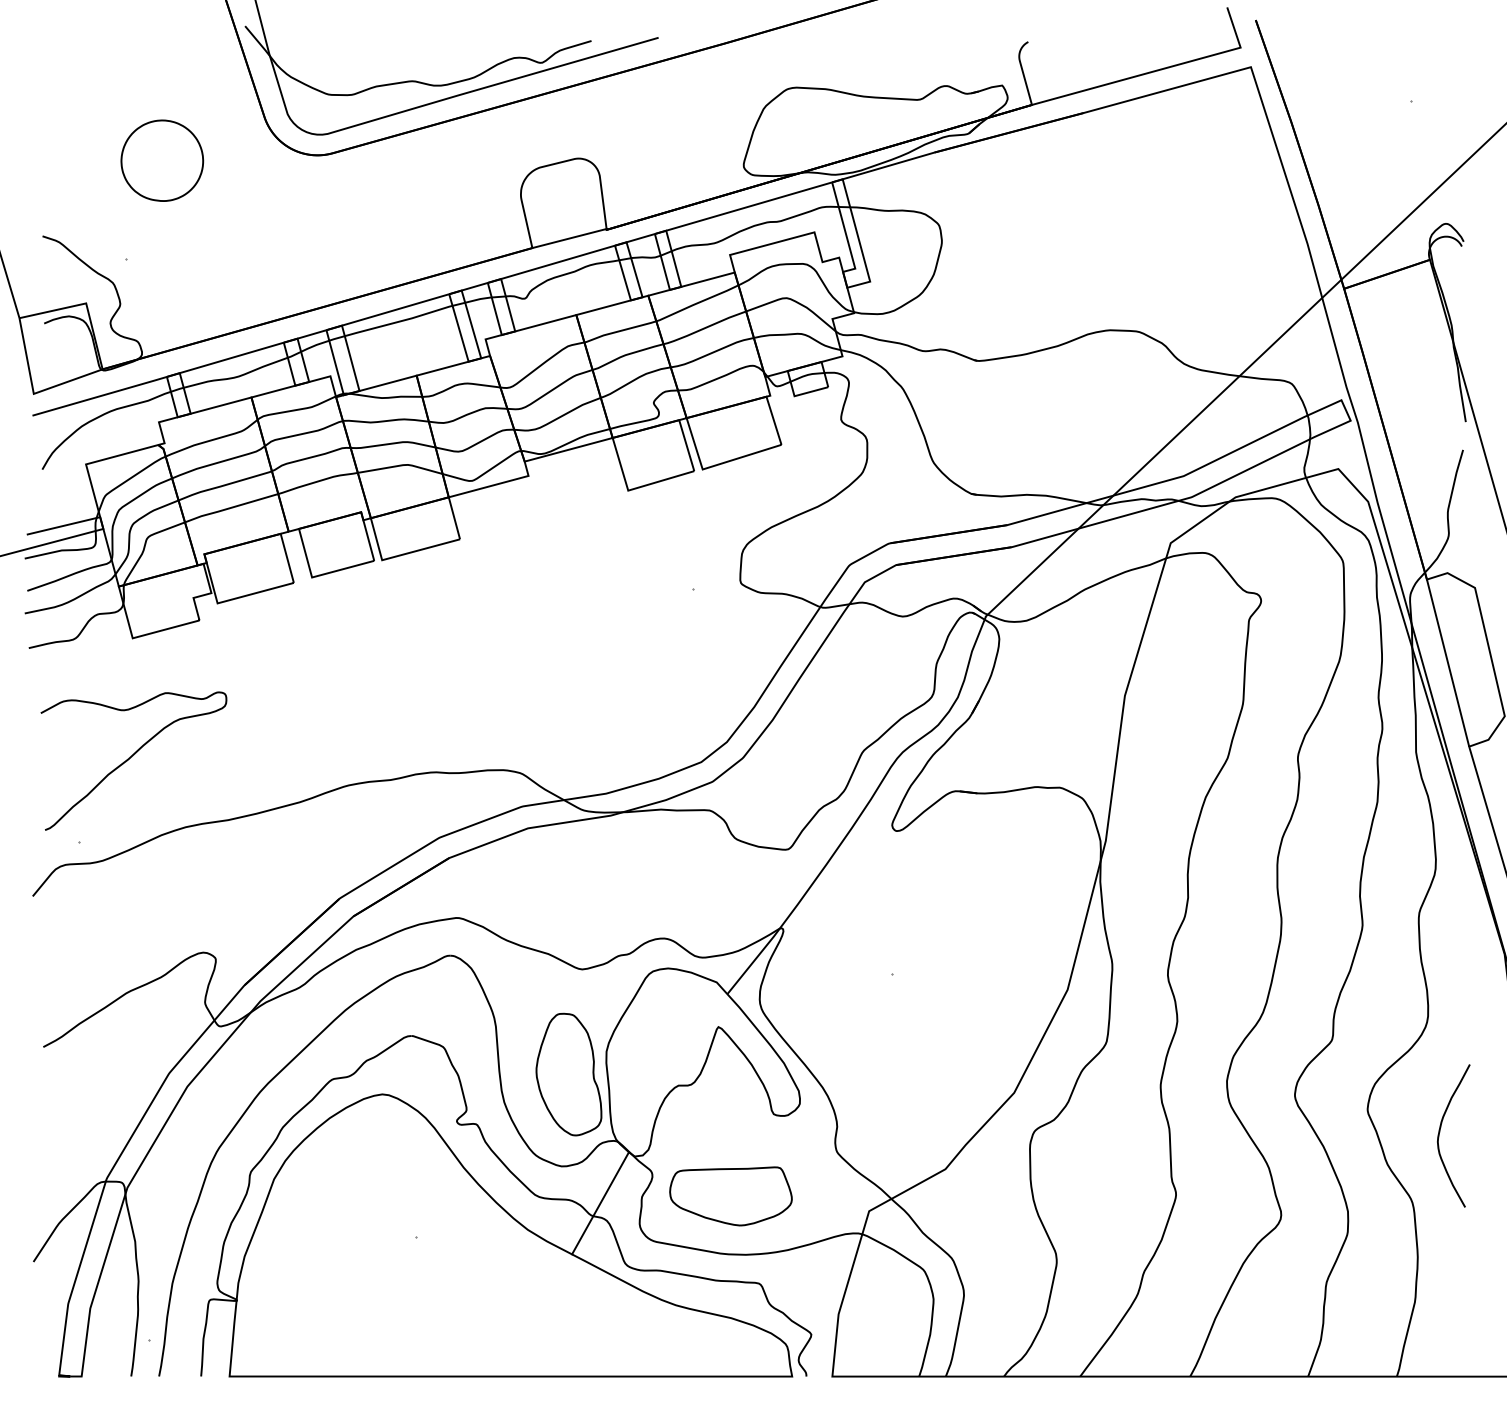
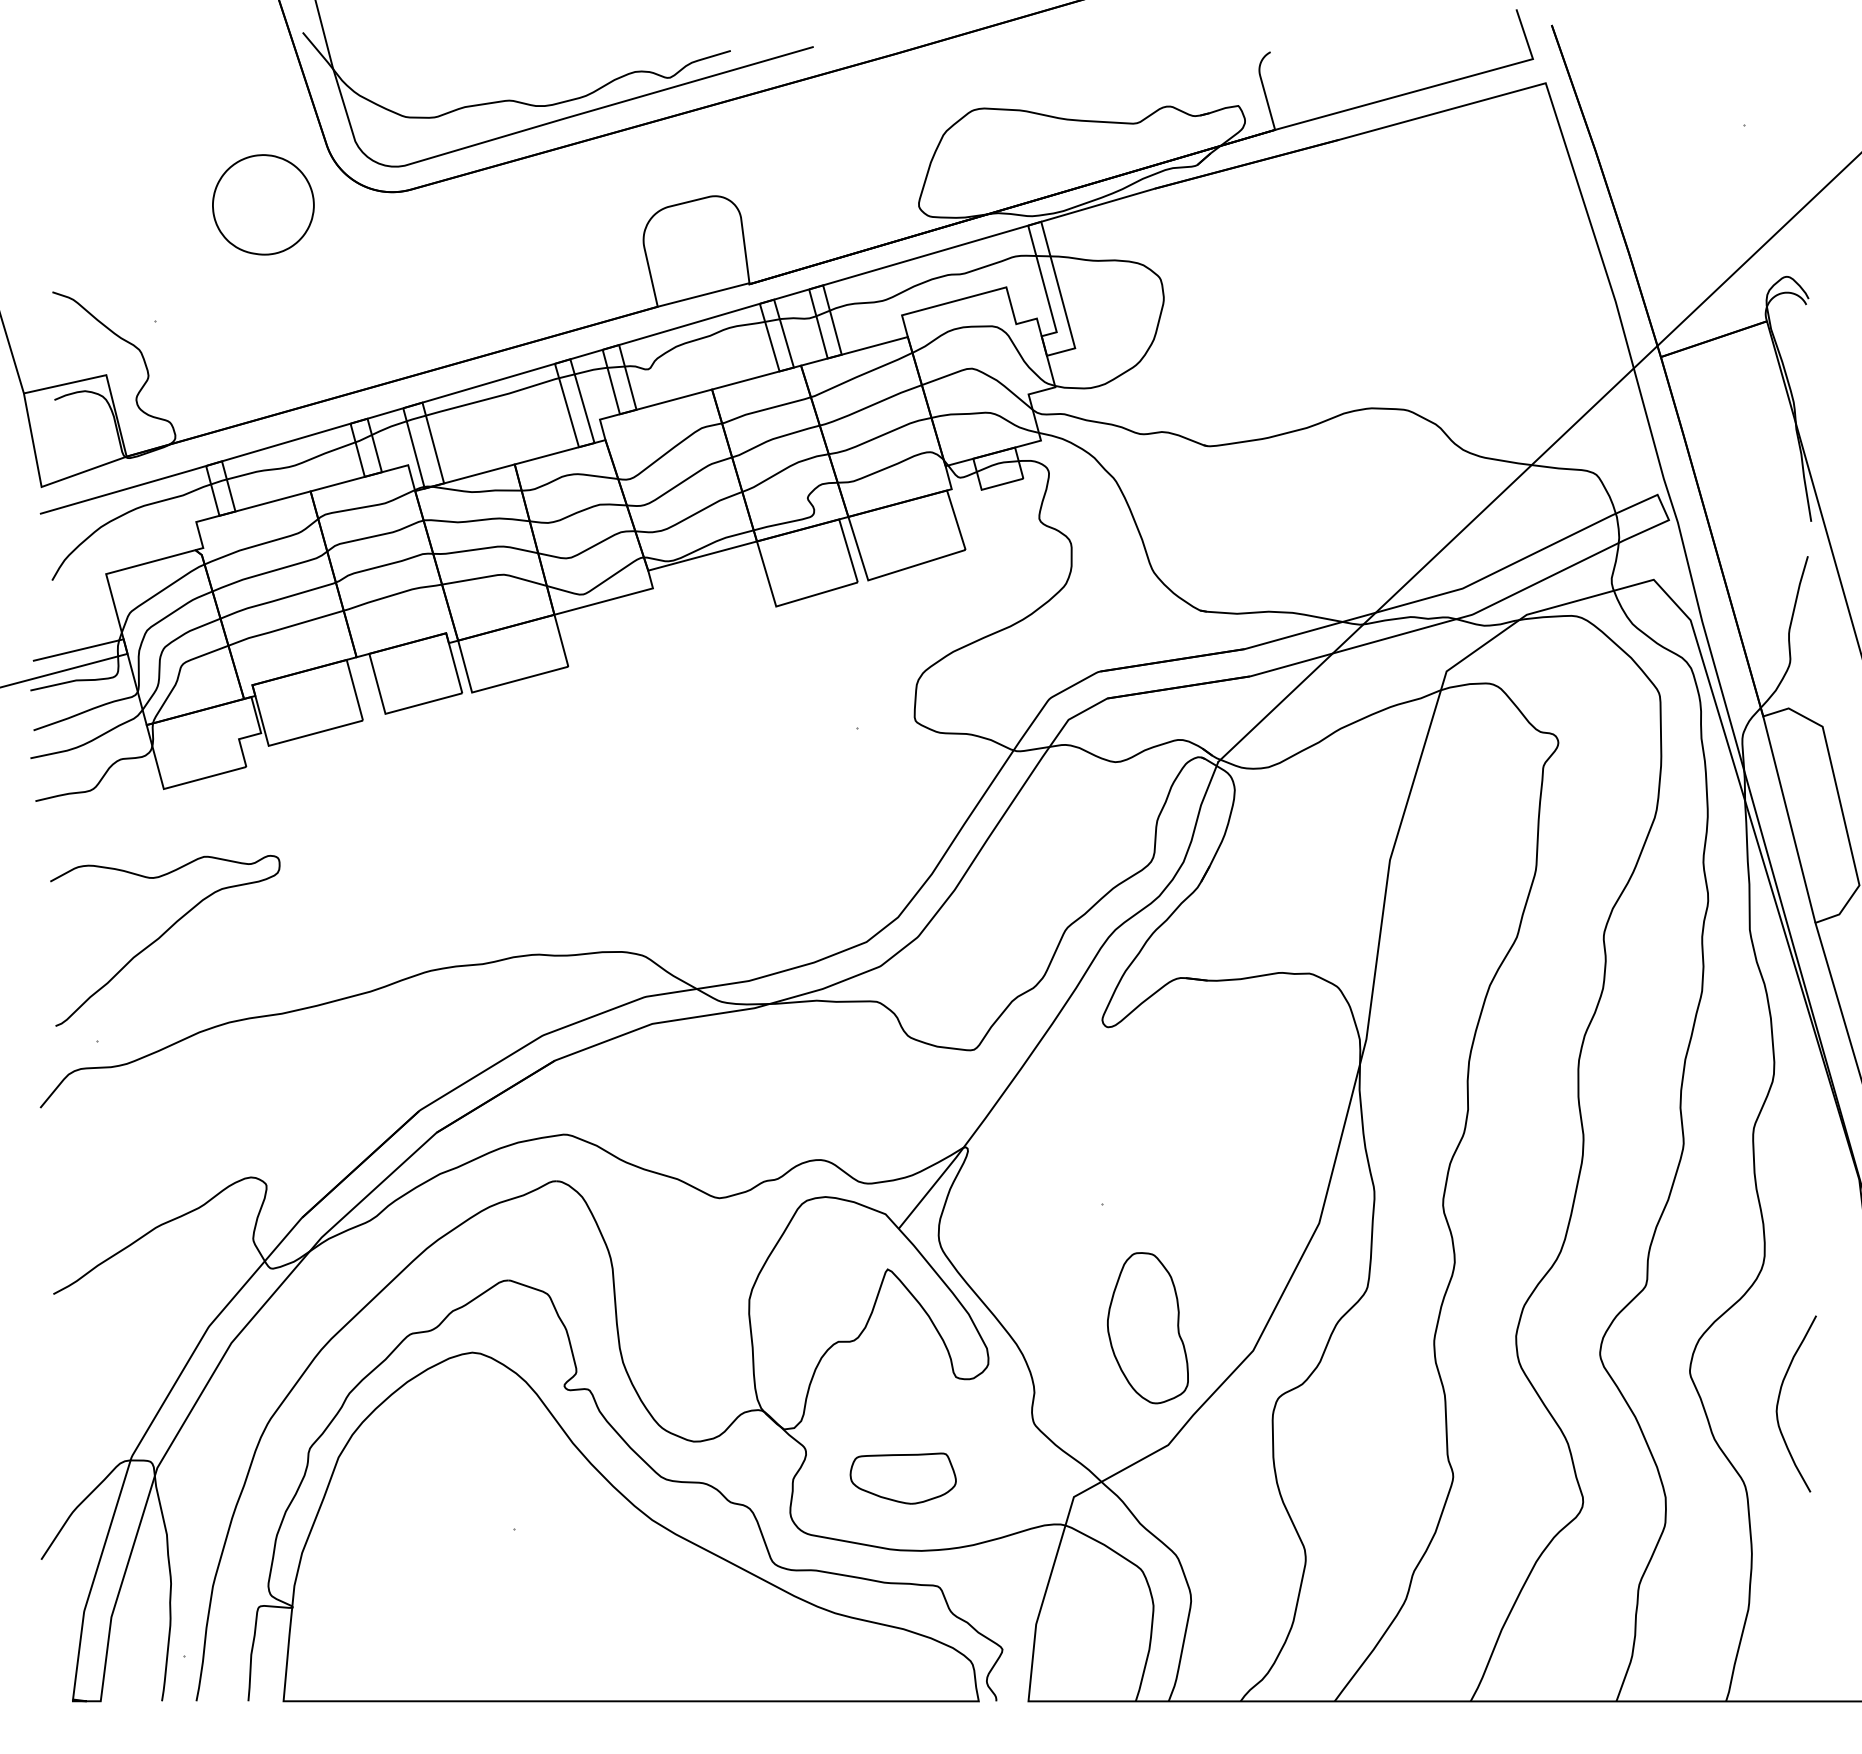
part: (162, 160) -> (263, 204), moved
part: (568, 1074) -> (1147, 1328), moved
part: (731, 1196) -> (903, 1478), size x0.7
line: (600, 1203) -> (741, 1487), removed

